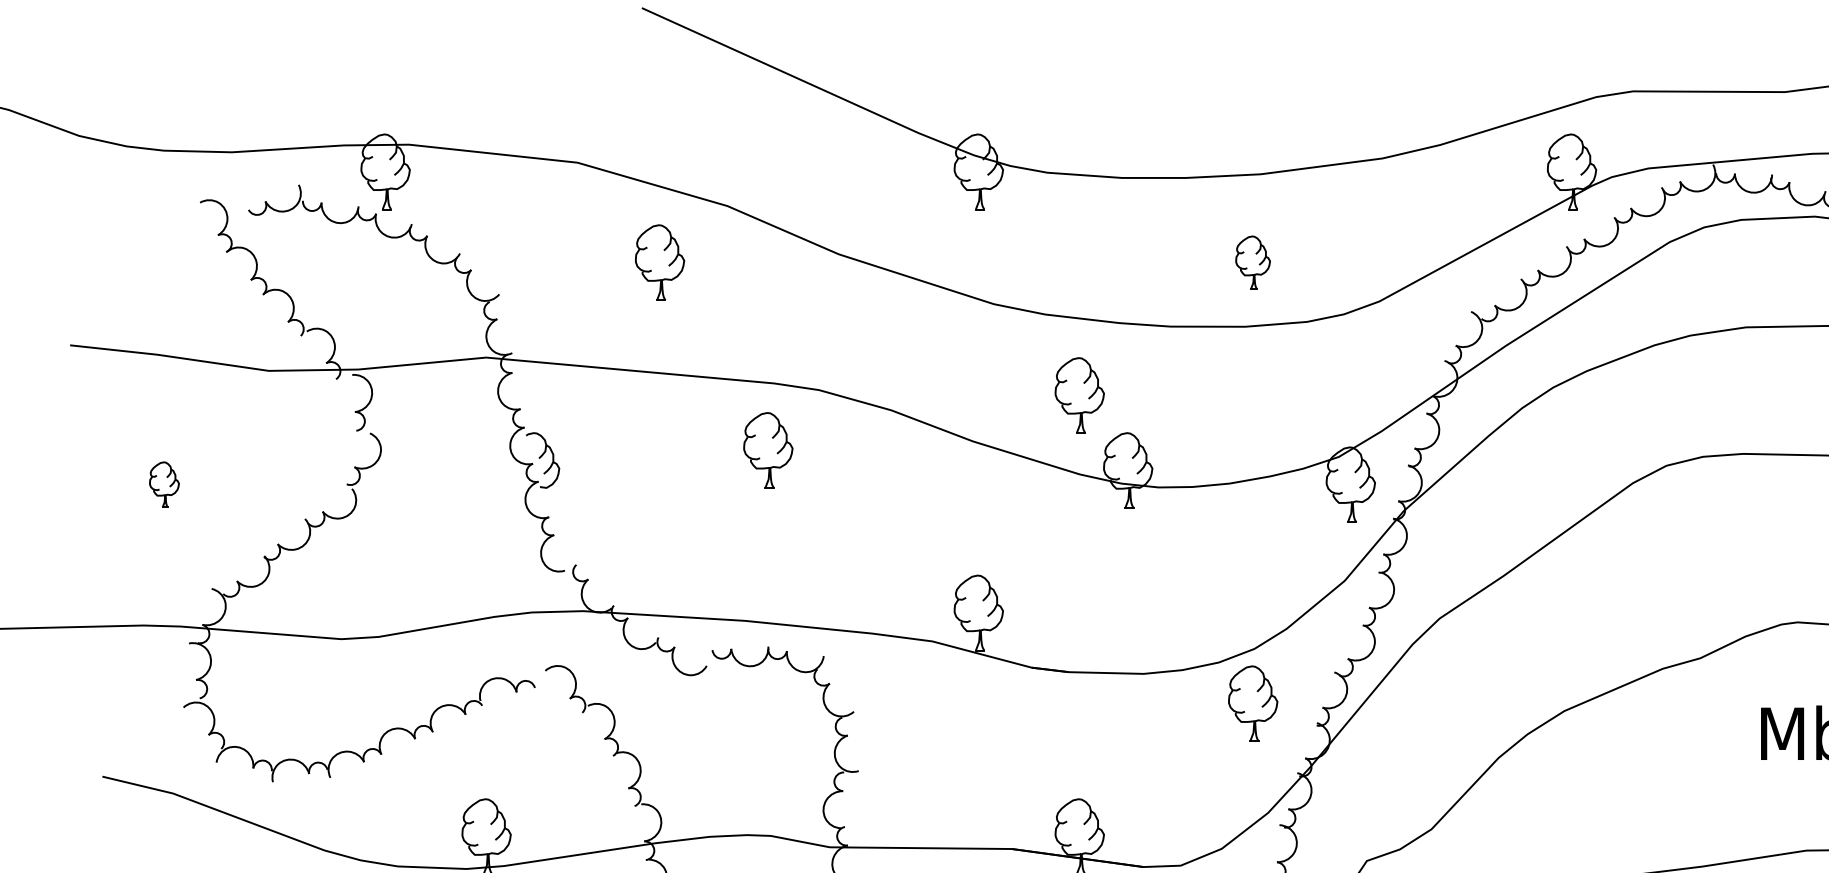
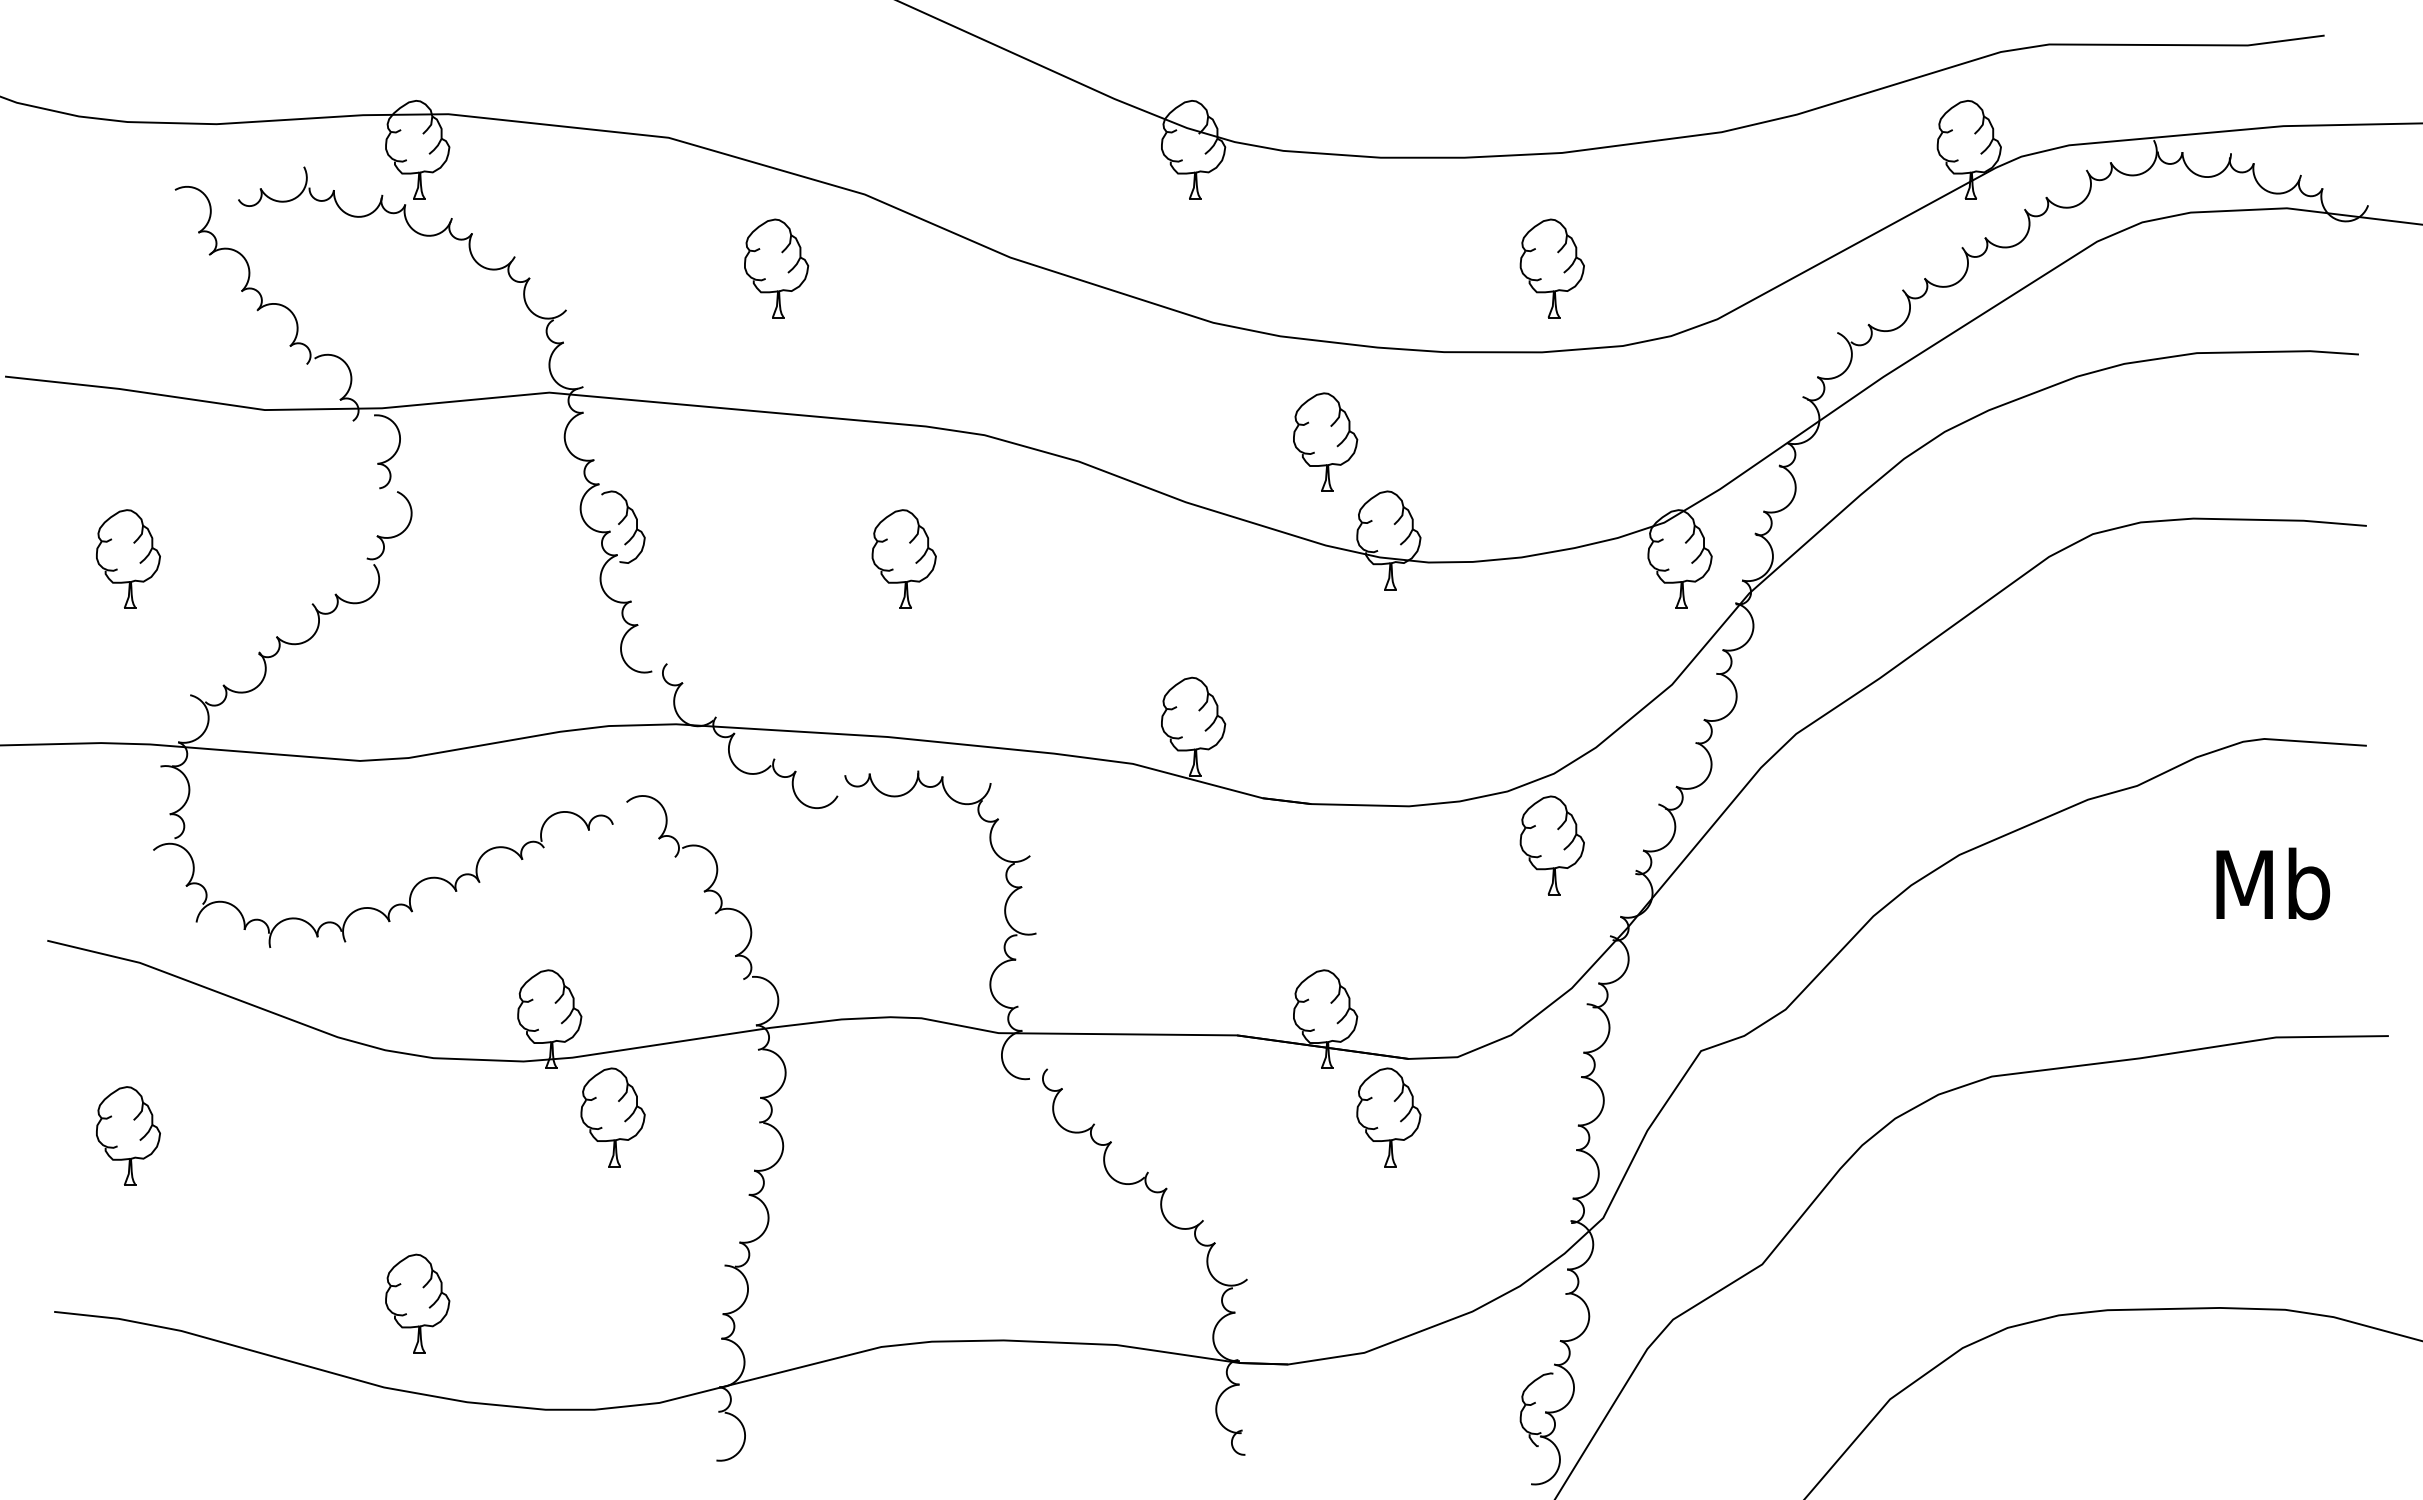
part: (1252, 262) -> (1551, 268), size x1.43
part: (767, 449) -> (903, 558), moved
part: (164, 484) -> (128, 558), size x1.67

